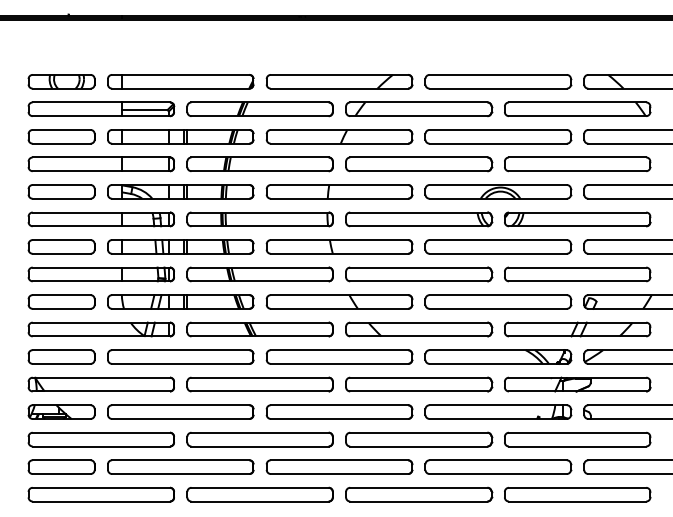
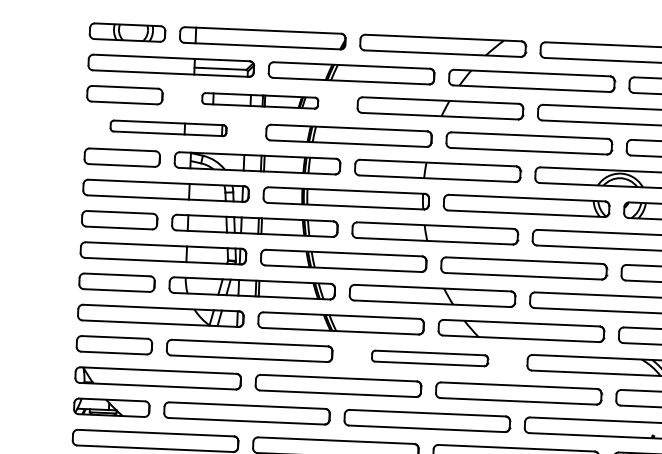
part: (180, 136) -> (259, 100), size x0.7
part: (100, 164) -> (167, 128), size x0.7
part: (339, 356) -> (429, 357), size x0.7

